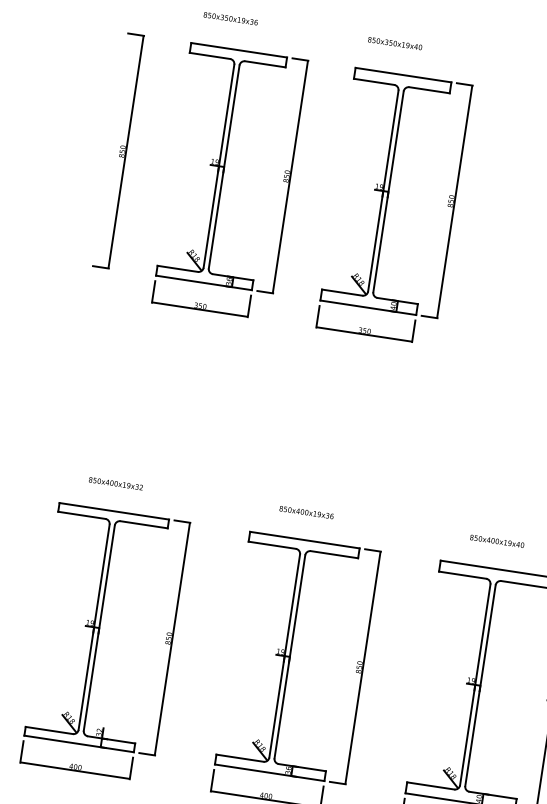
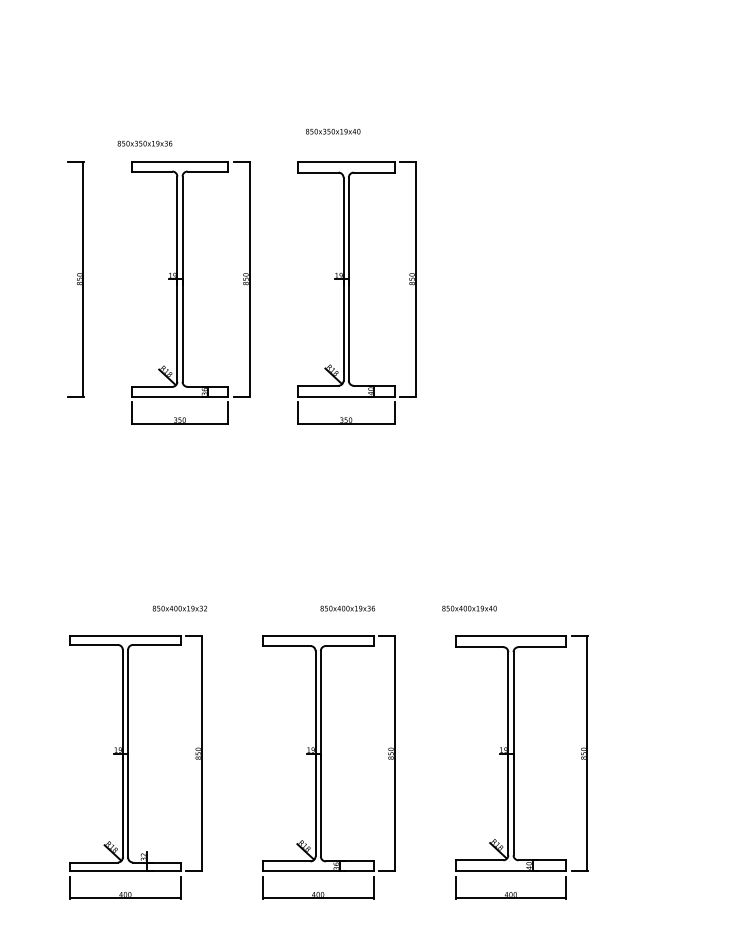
text: (230, 18) -> (144, 143), moved
text: (115, 483) -> (179, 608), moved
text: (306, 512) -> (347, 608), moved
text: (497, 541) -> (469, 608), moved

